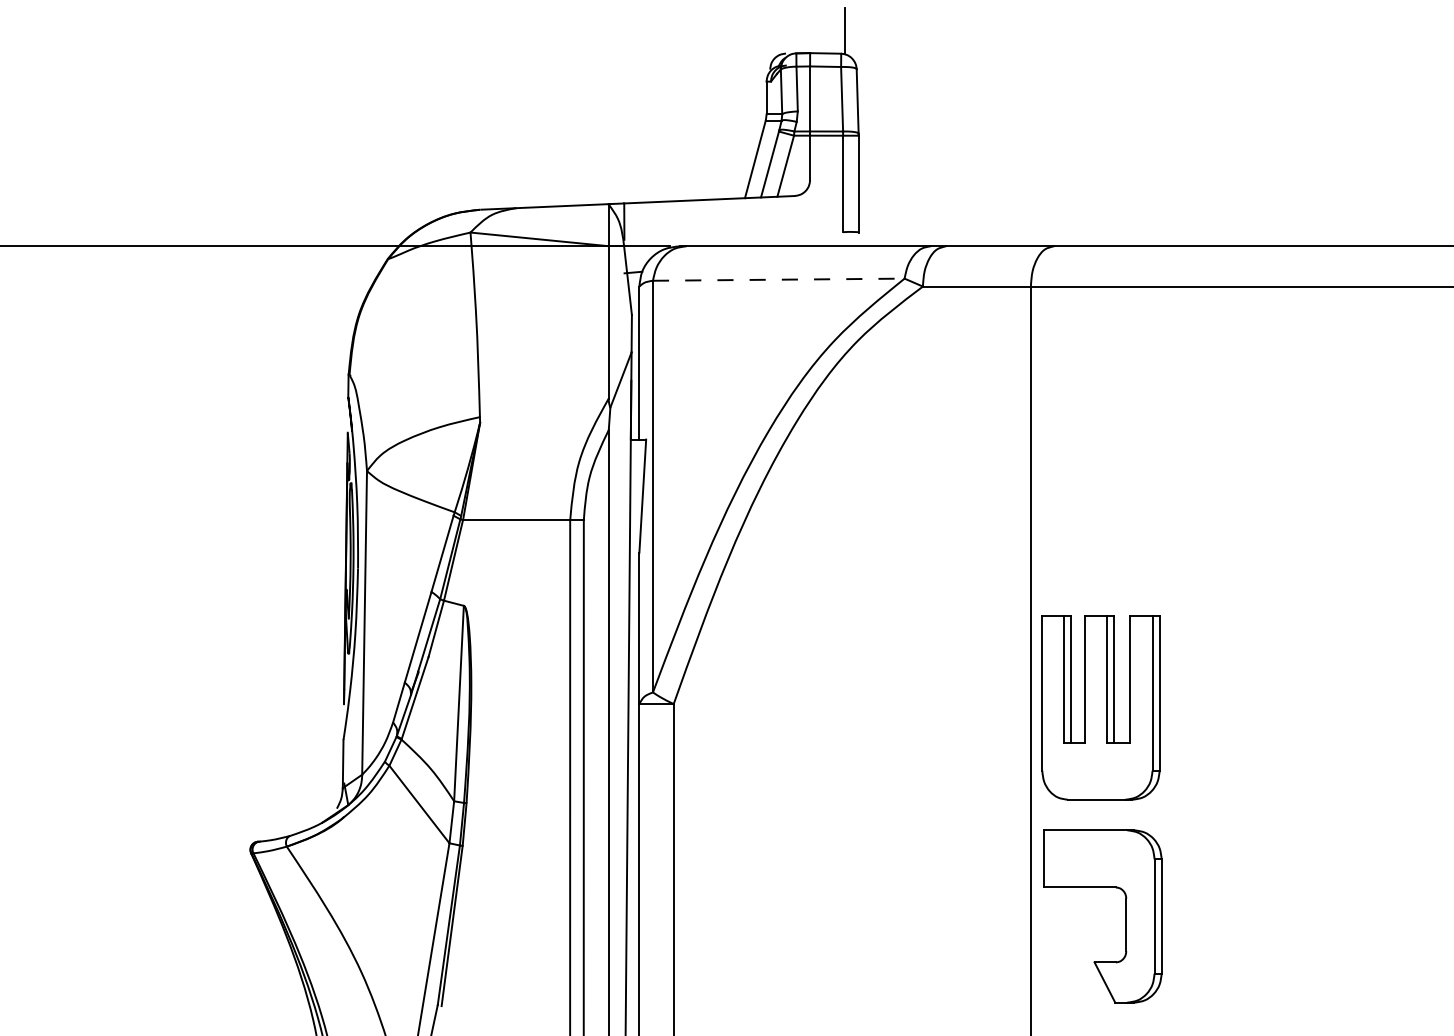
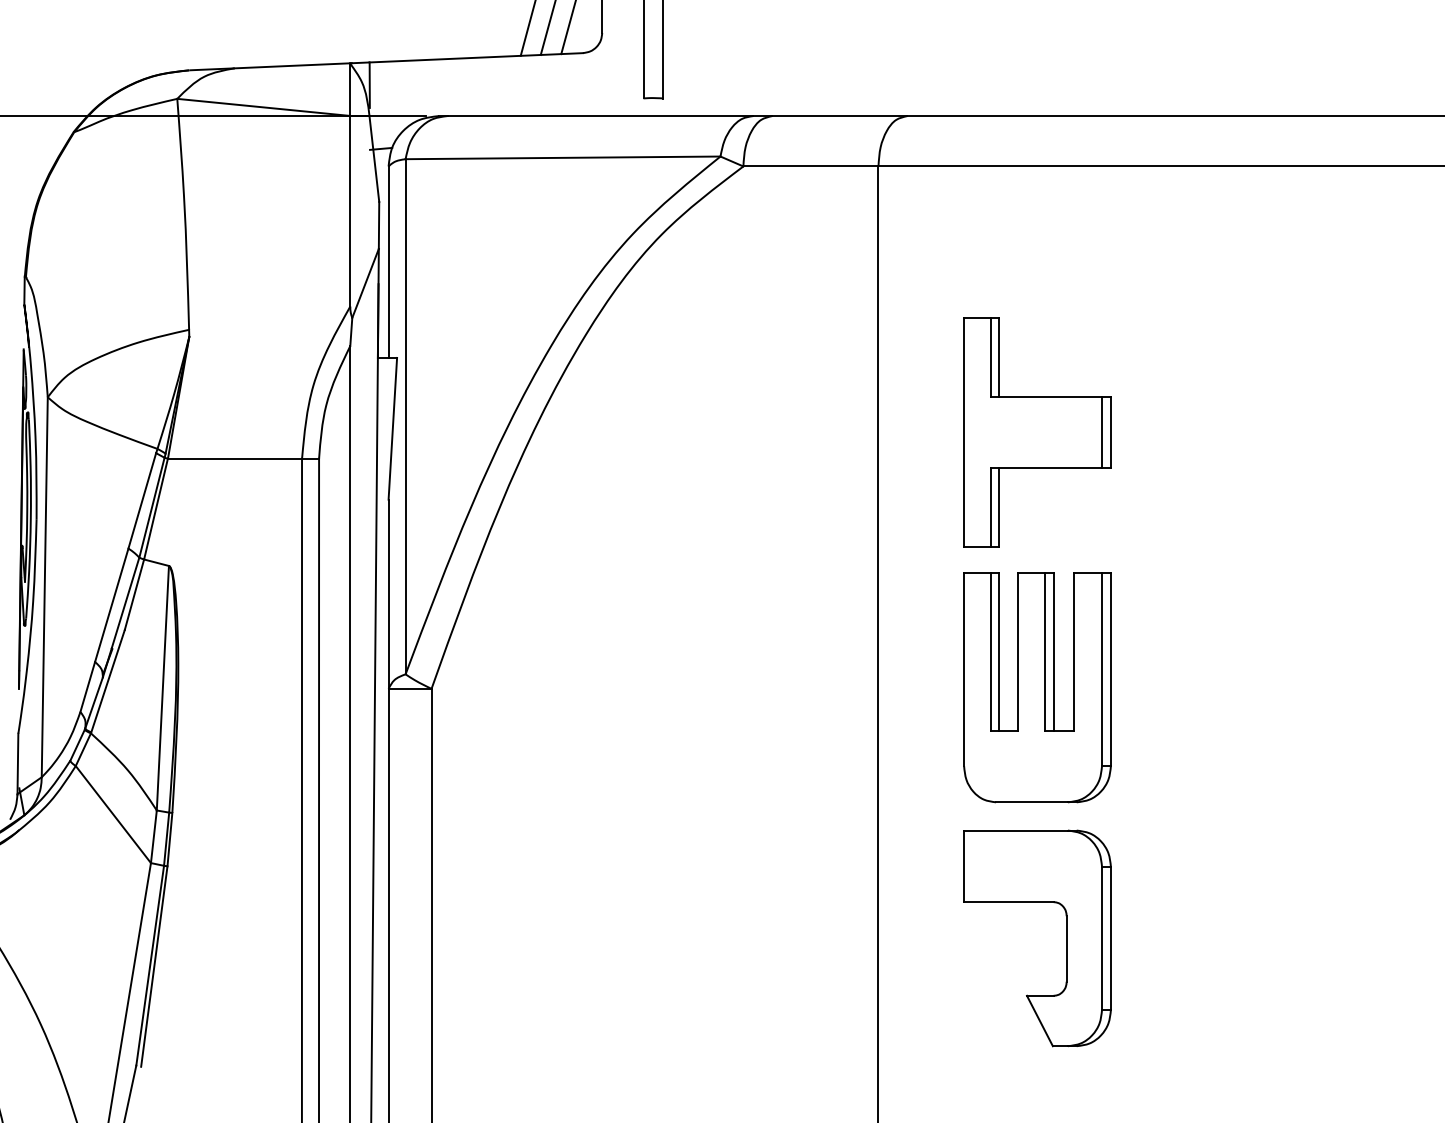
line: (778, 279) -> (562, 157), dashed -> solid
part: (1157, 498) -> (1036, 431), added
part: (1100, 707) -> (1036, 686), moved
part: (1125, 916) -> (1065, 938), moved

